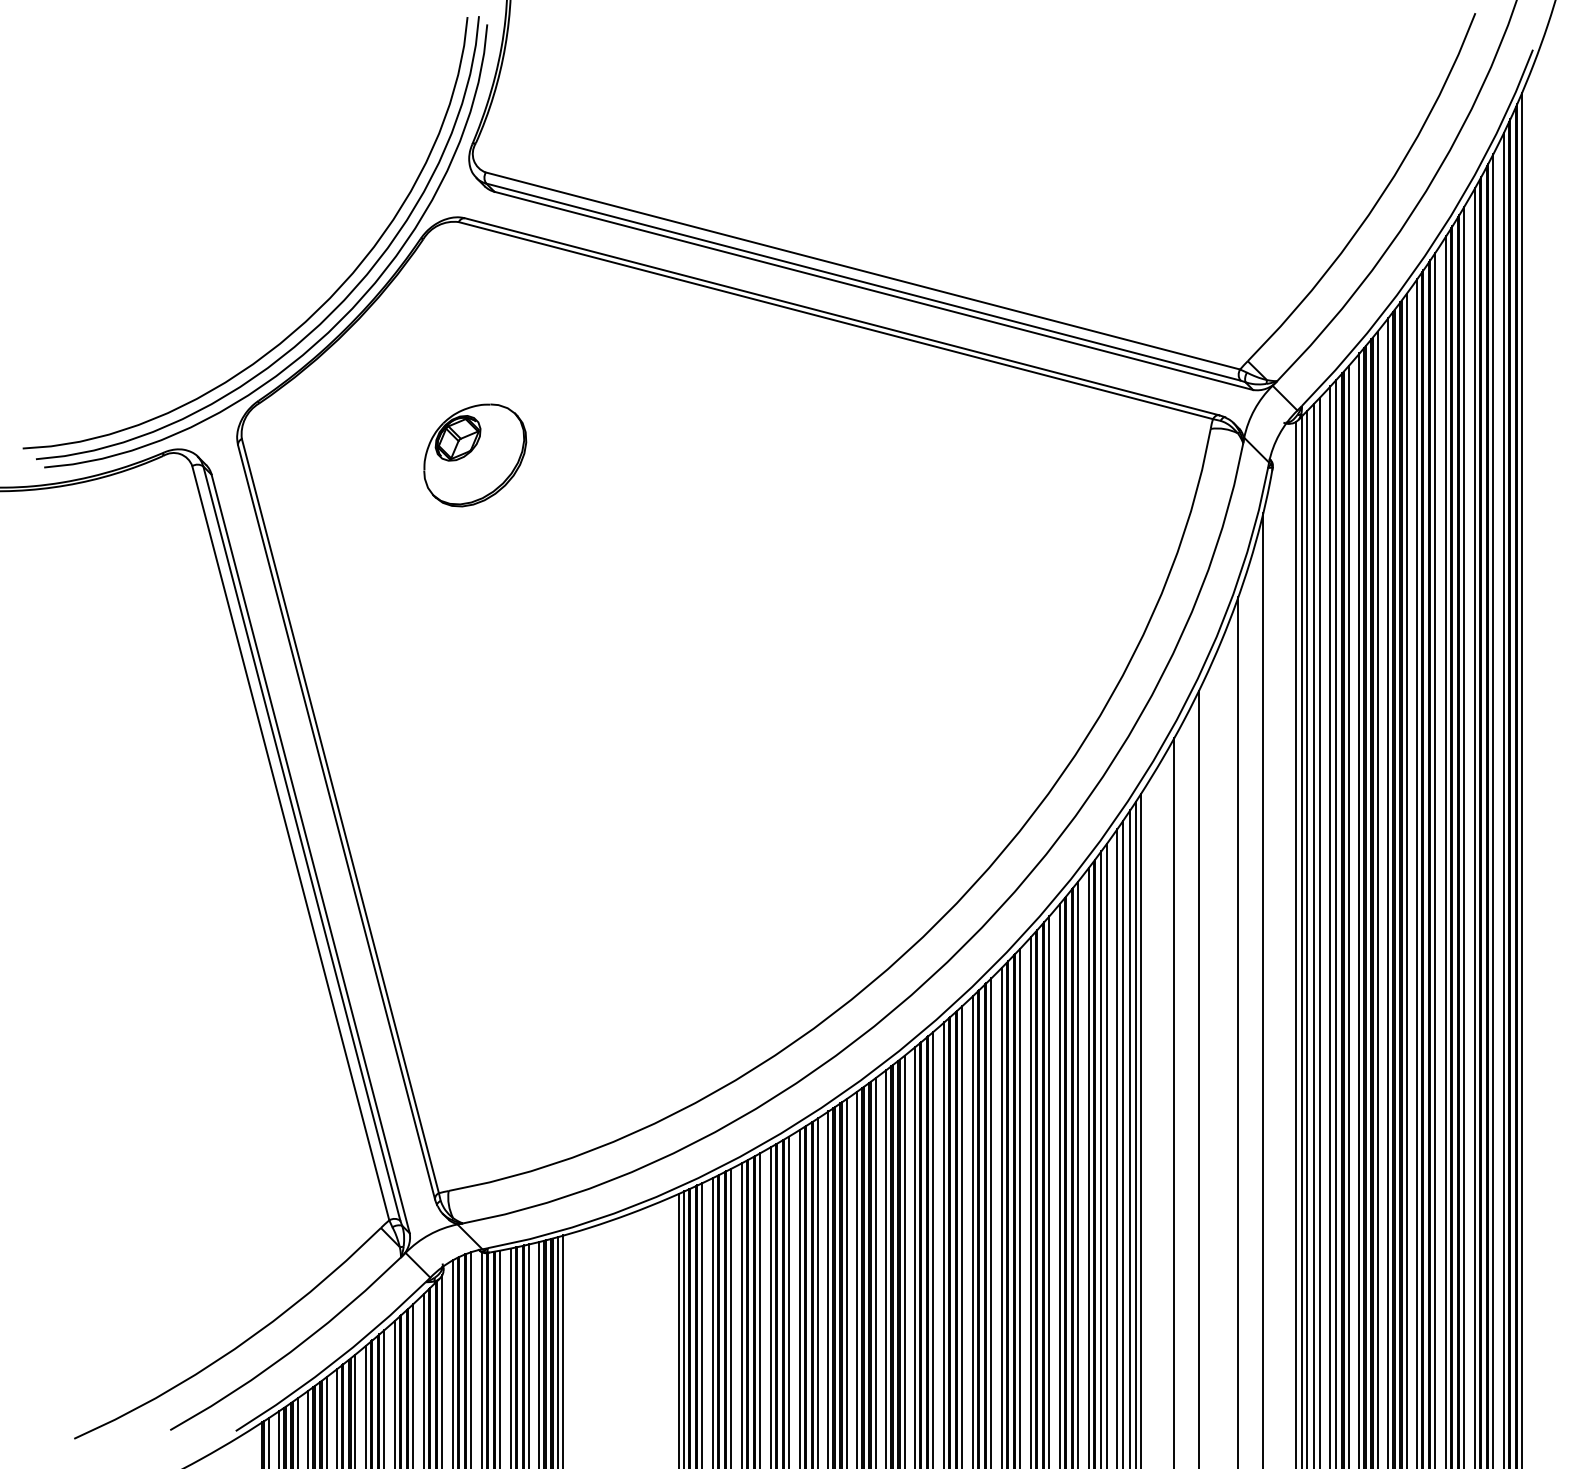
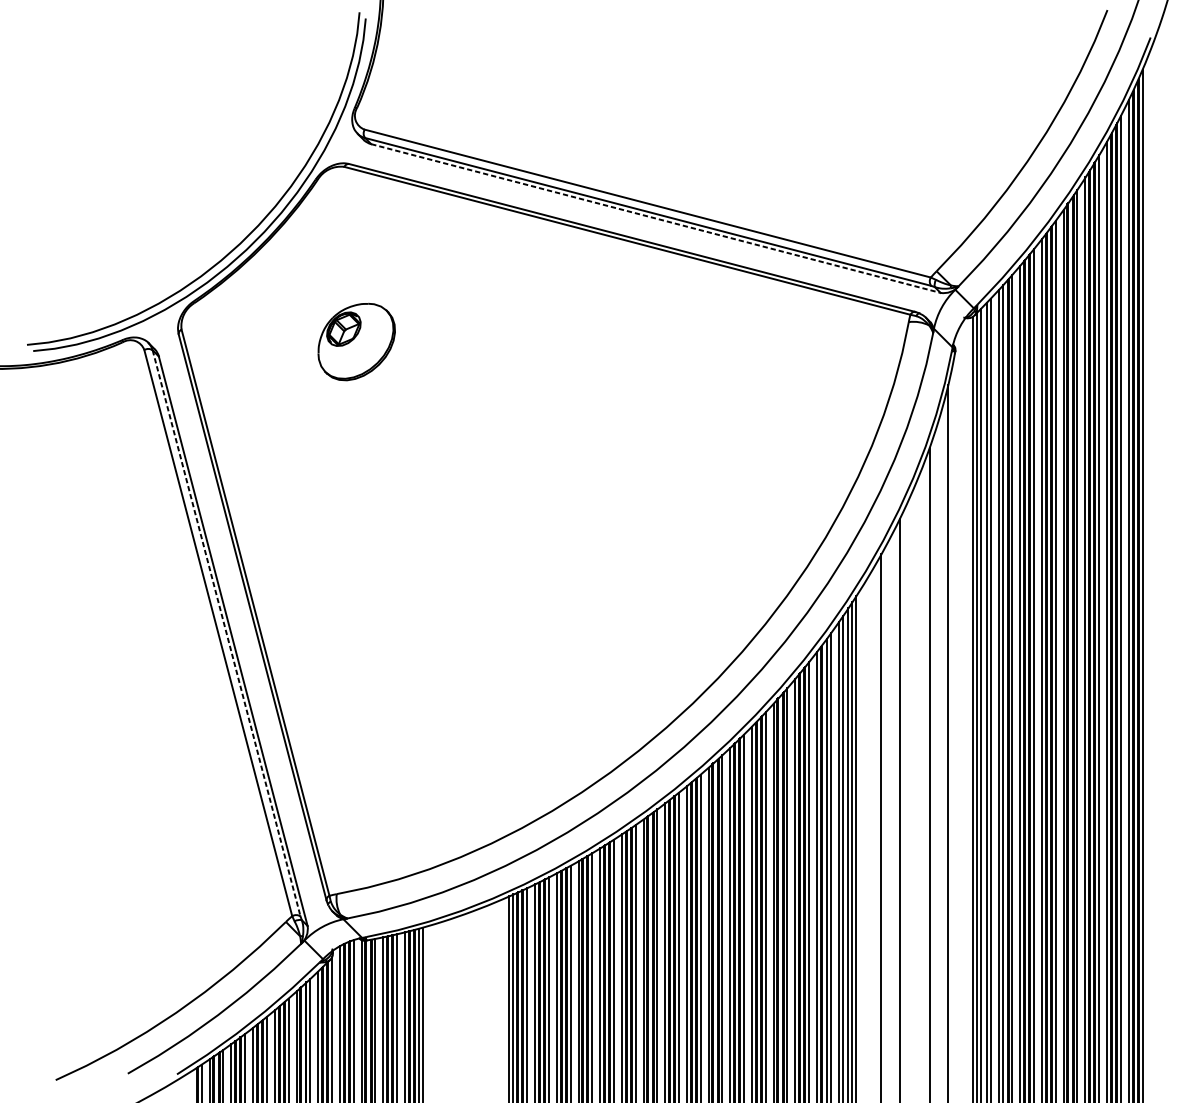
line: (873, 290) -> (655, 218), solid -> dashed
curve: (315, 310) -> (236, 233), removed
line: (301, 843) -> (226, 633), solid -> dashed

